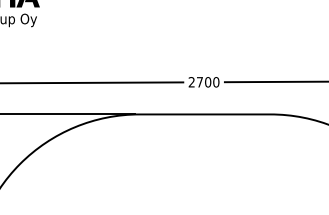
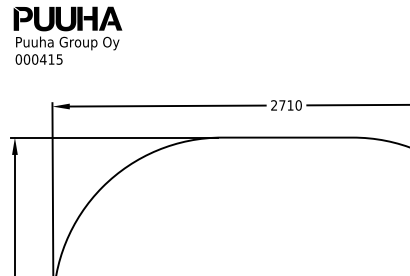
text: (208, 82) -> (290, 105), 2700 -> 2710

